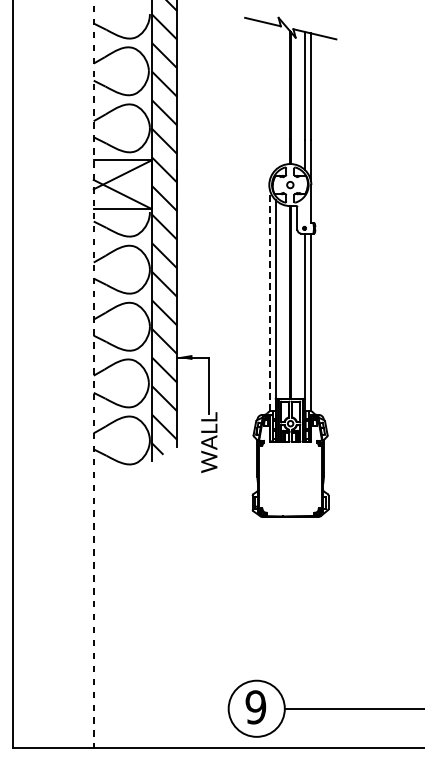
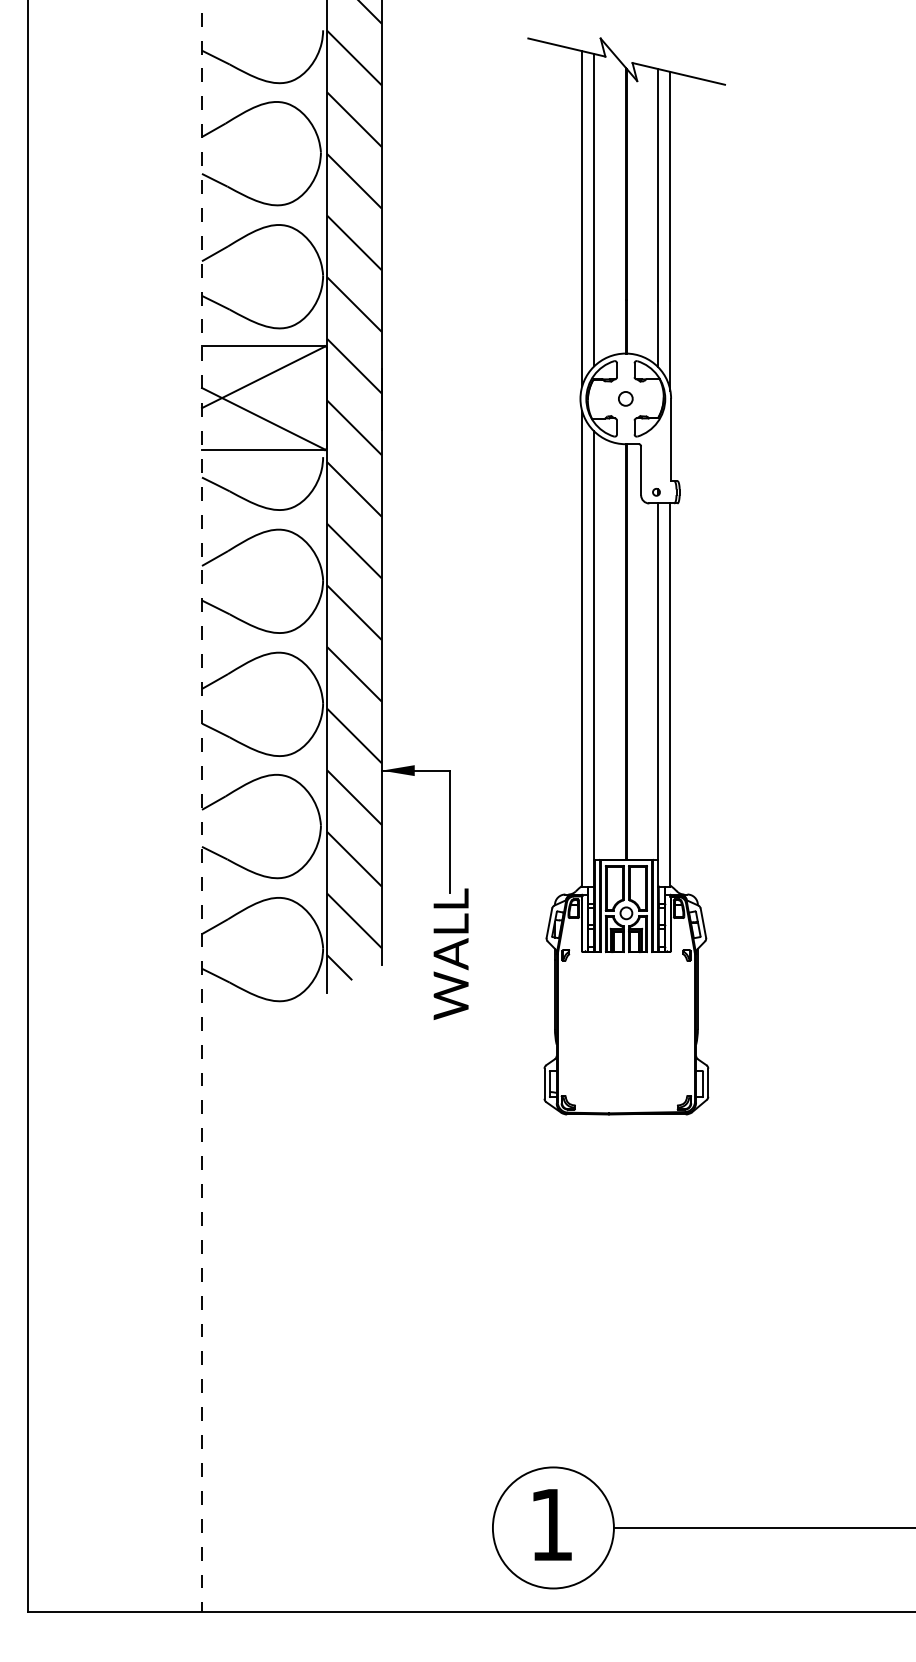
line: (275, 97) -> (593, 210), added
line: (270, 101) -> (583, 218), added
line: (270, 300) -> (583, 647), dashed -> solid
text: (255, 707) -> (550, 1525), 9 -> 1

